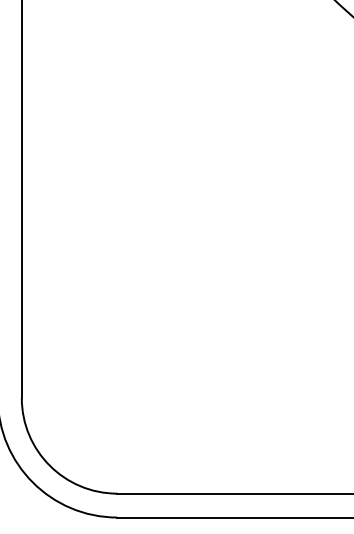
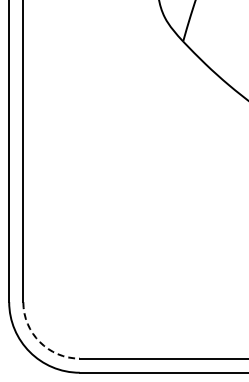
arc: (49, 466) -> (39, 342), solid -> dashed

